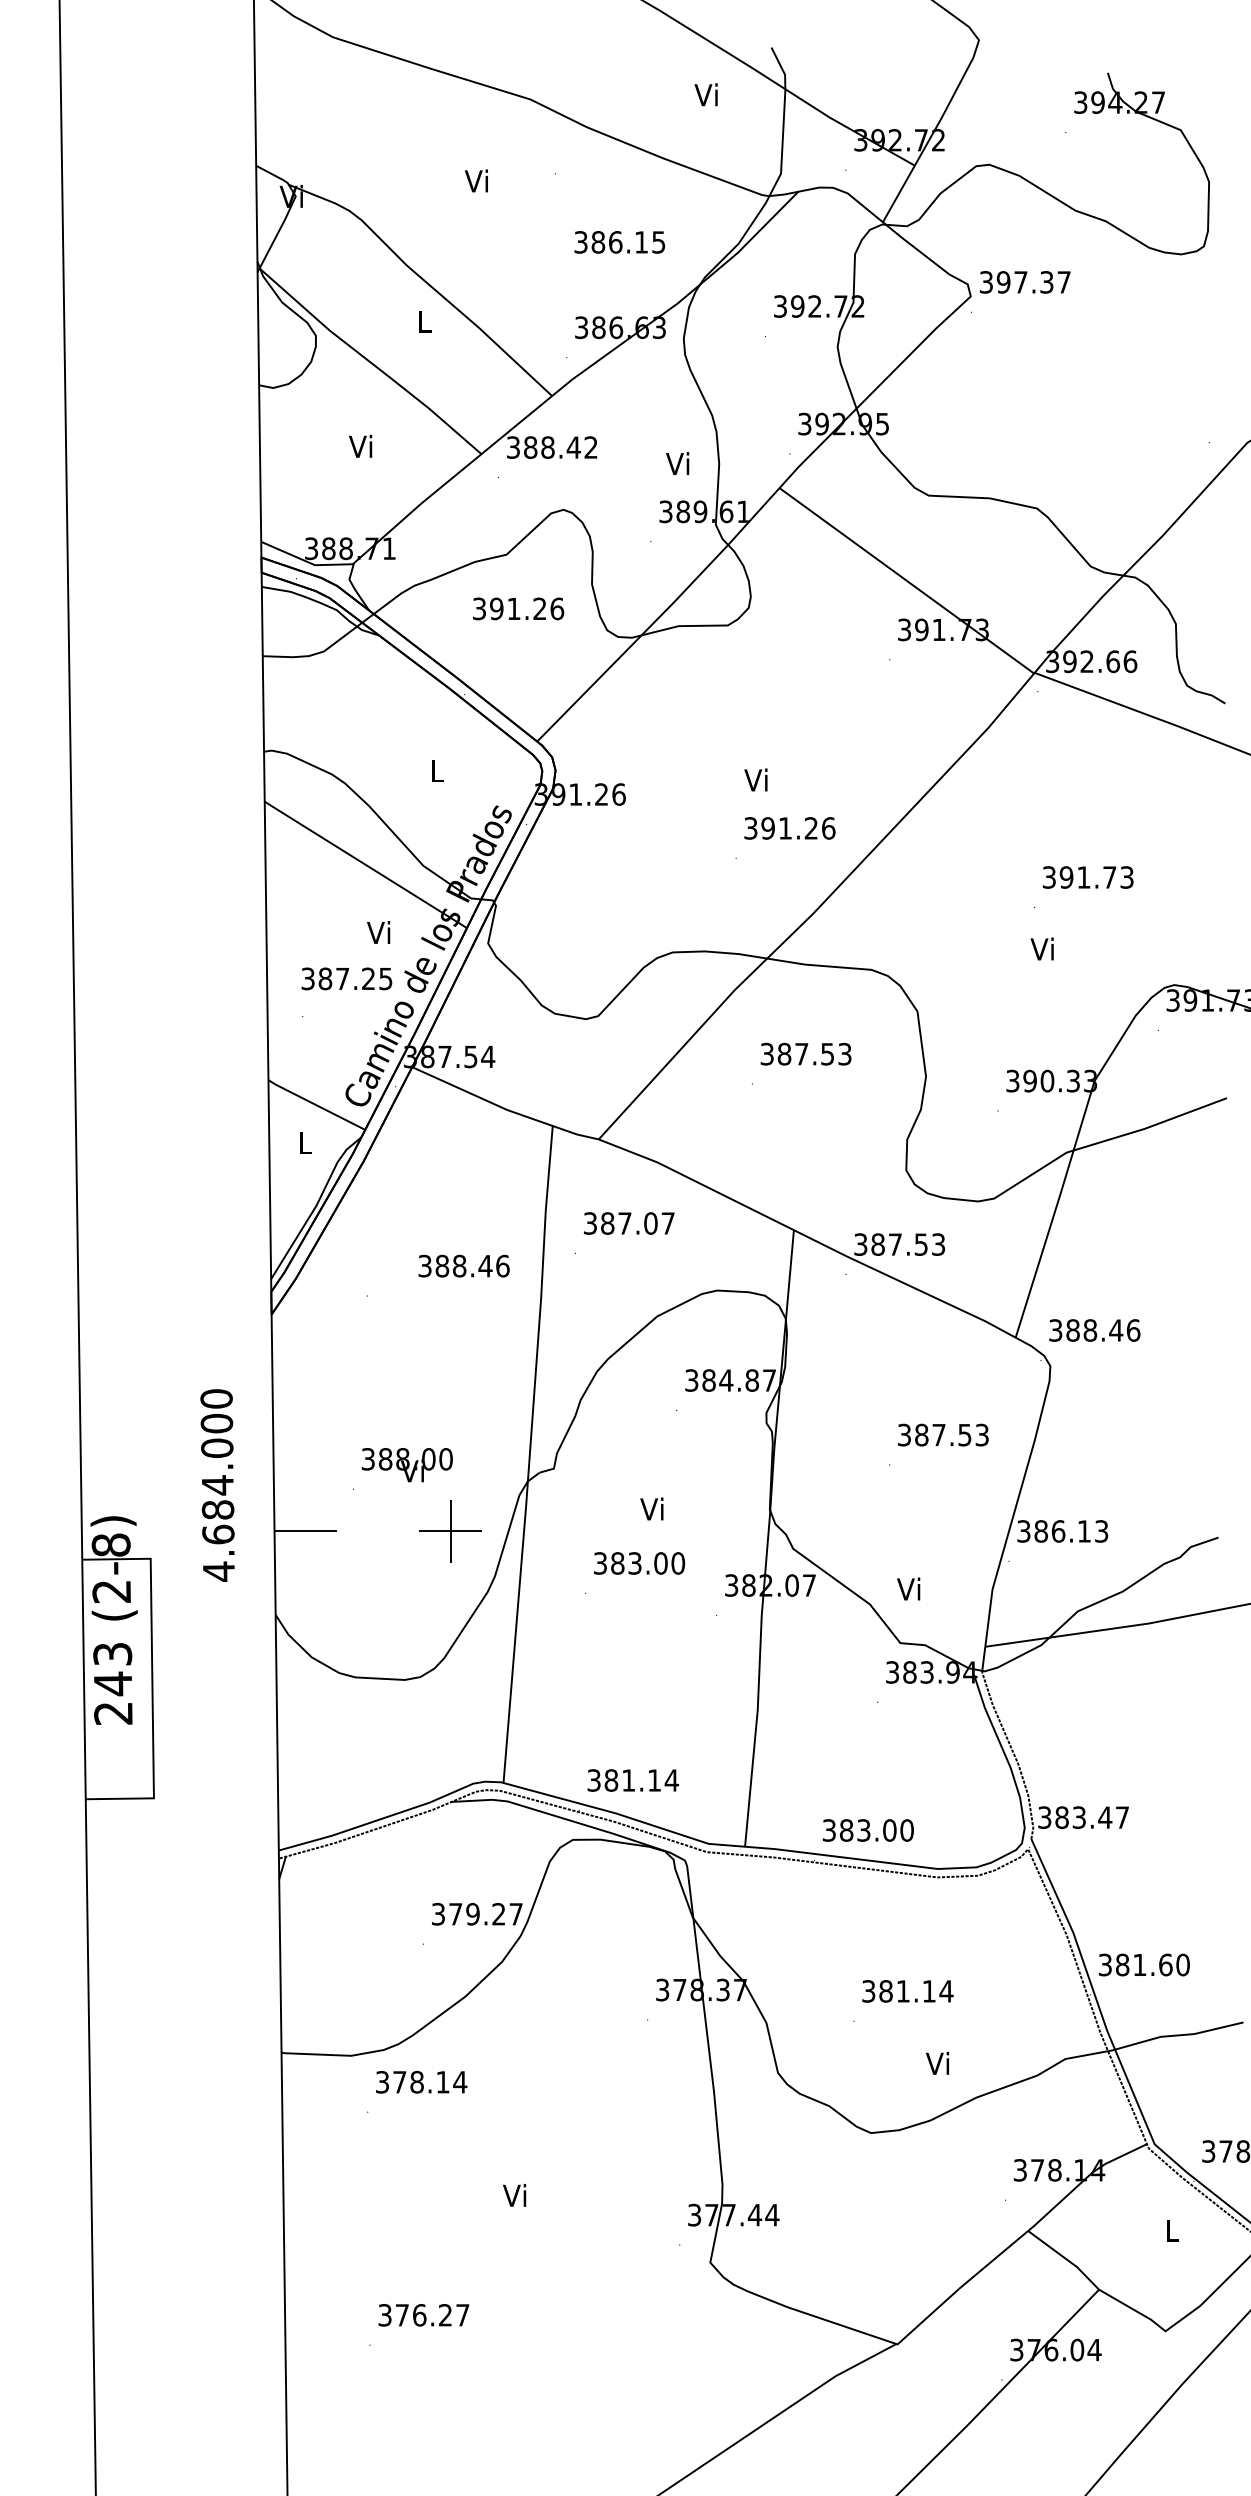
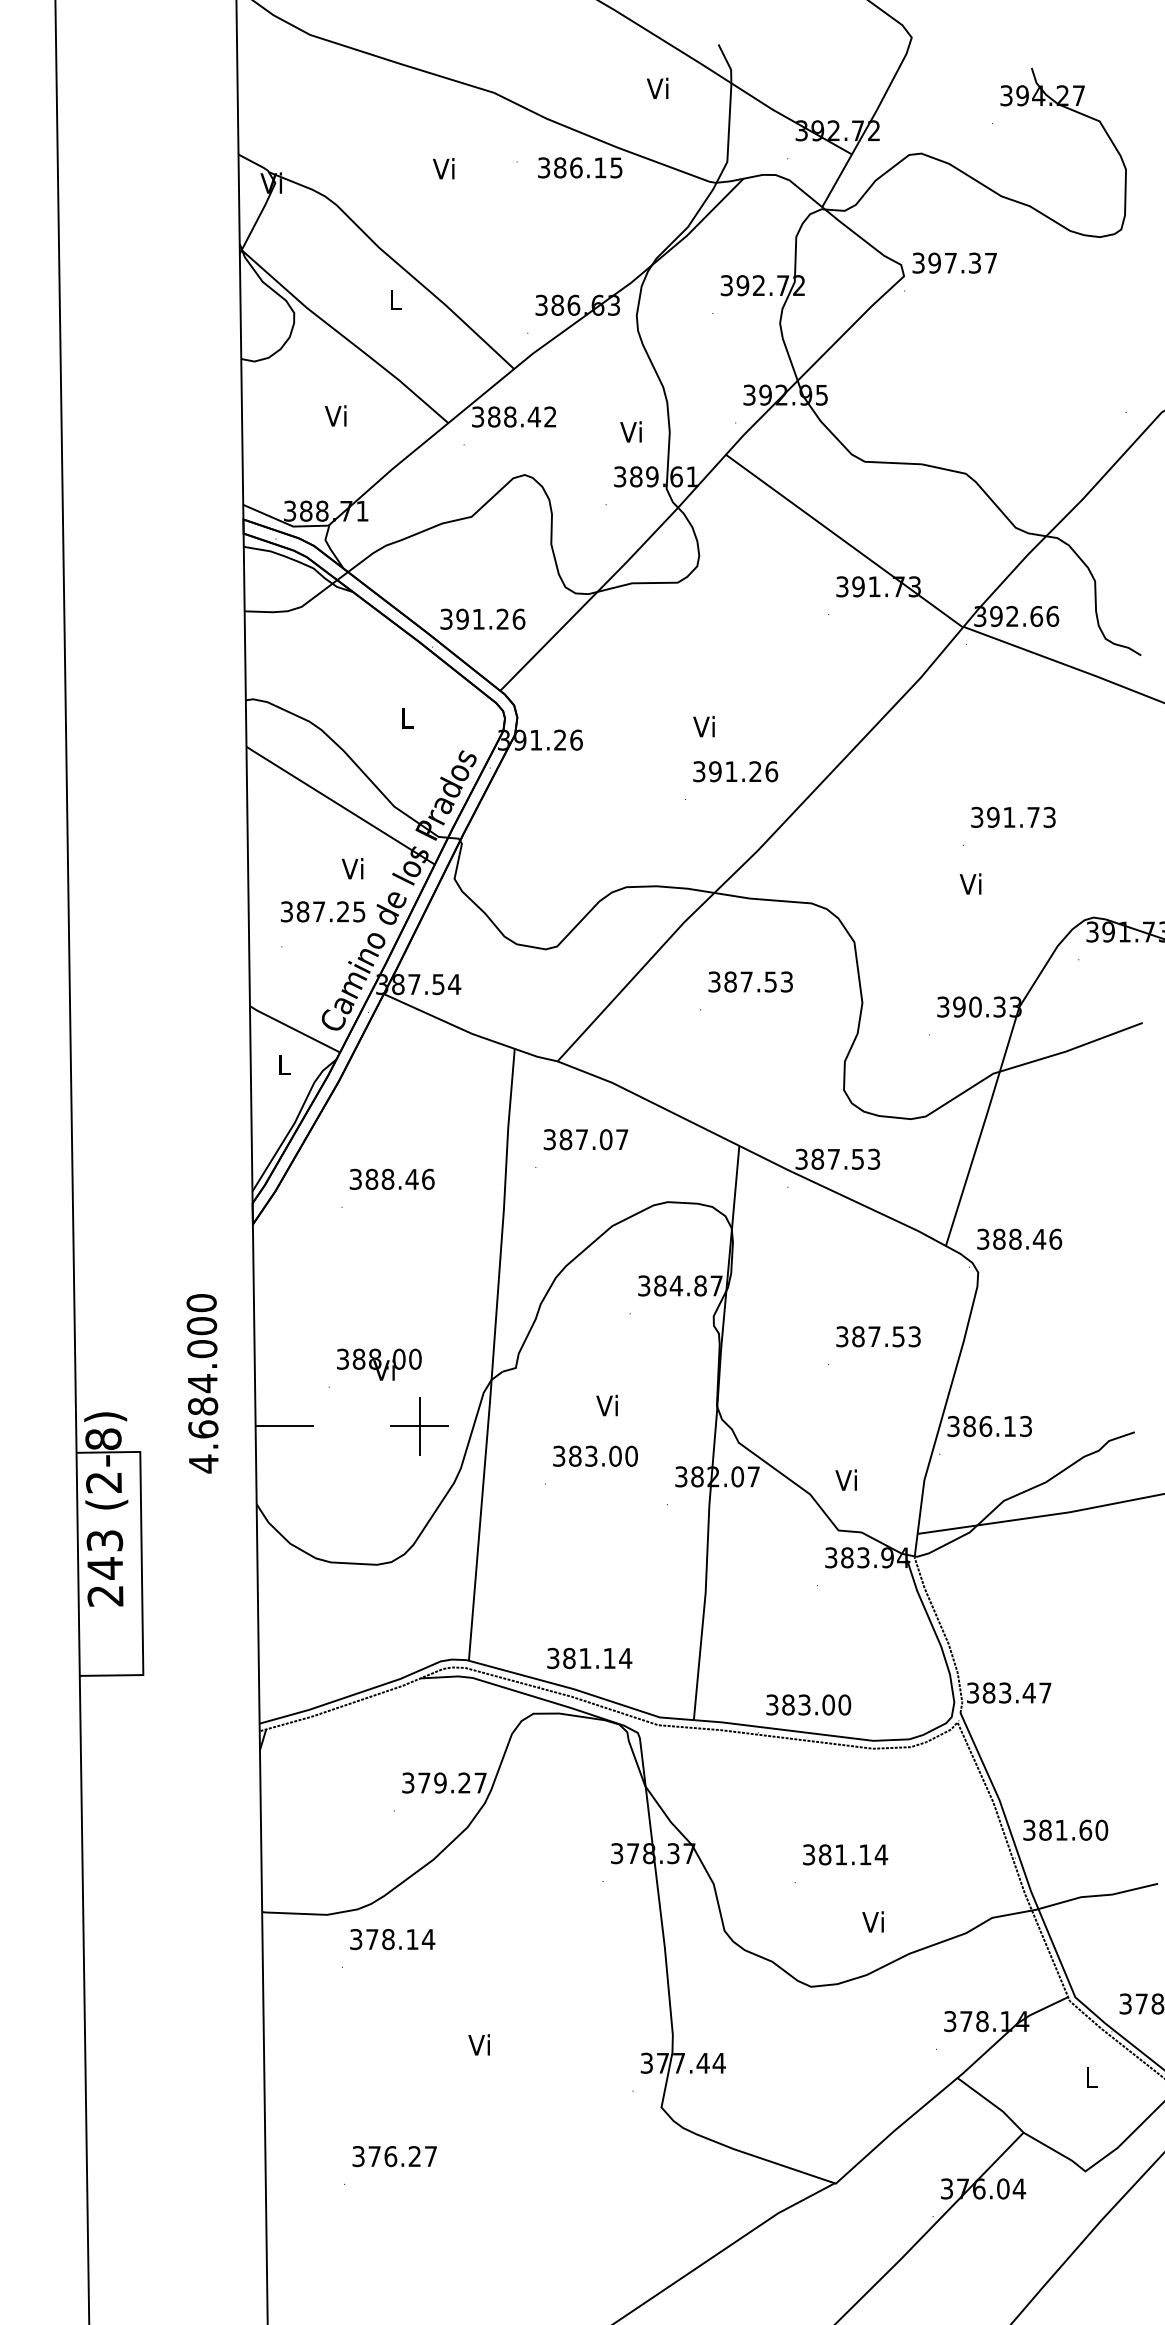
text: (620, 241) -> (580, 167), moved
text: (518, 608) -> (482, 618), moved
text: (463, 1265) -> (391, 1178), moved

